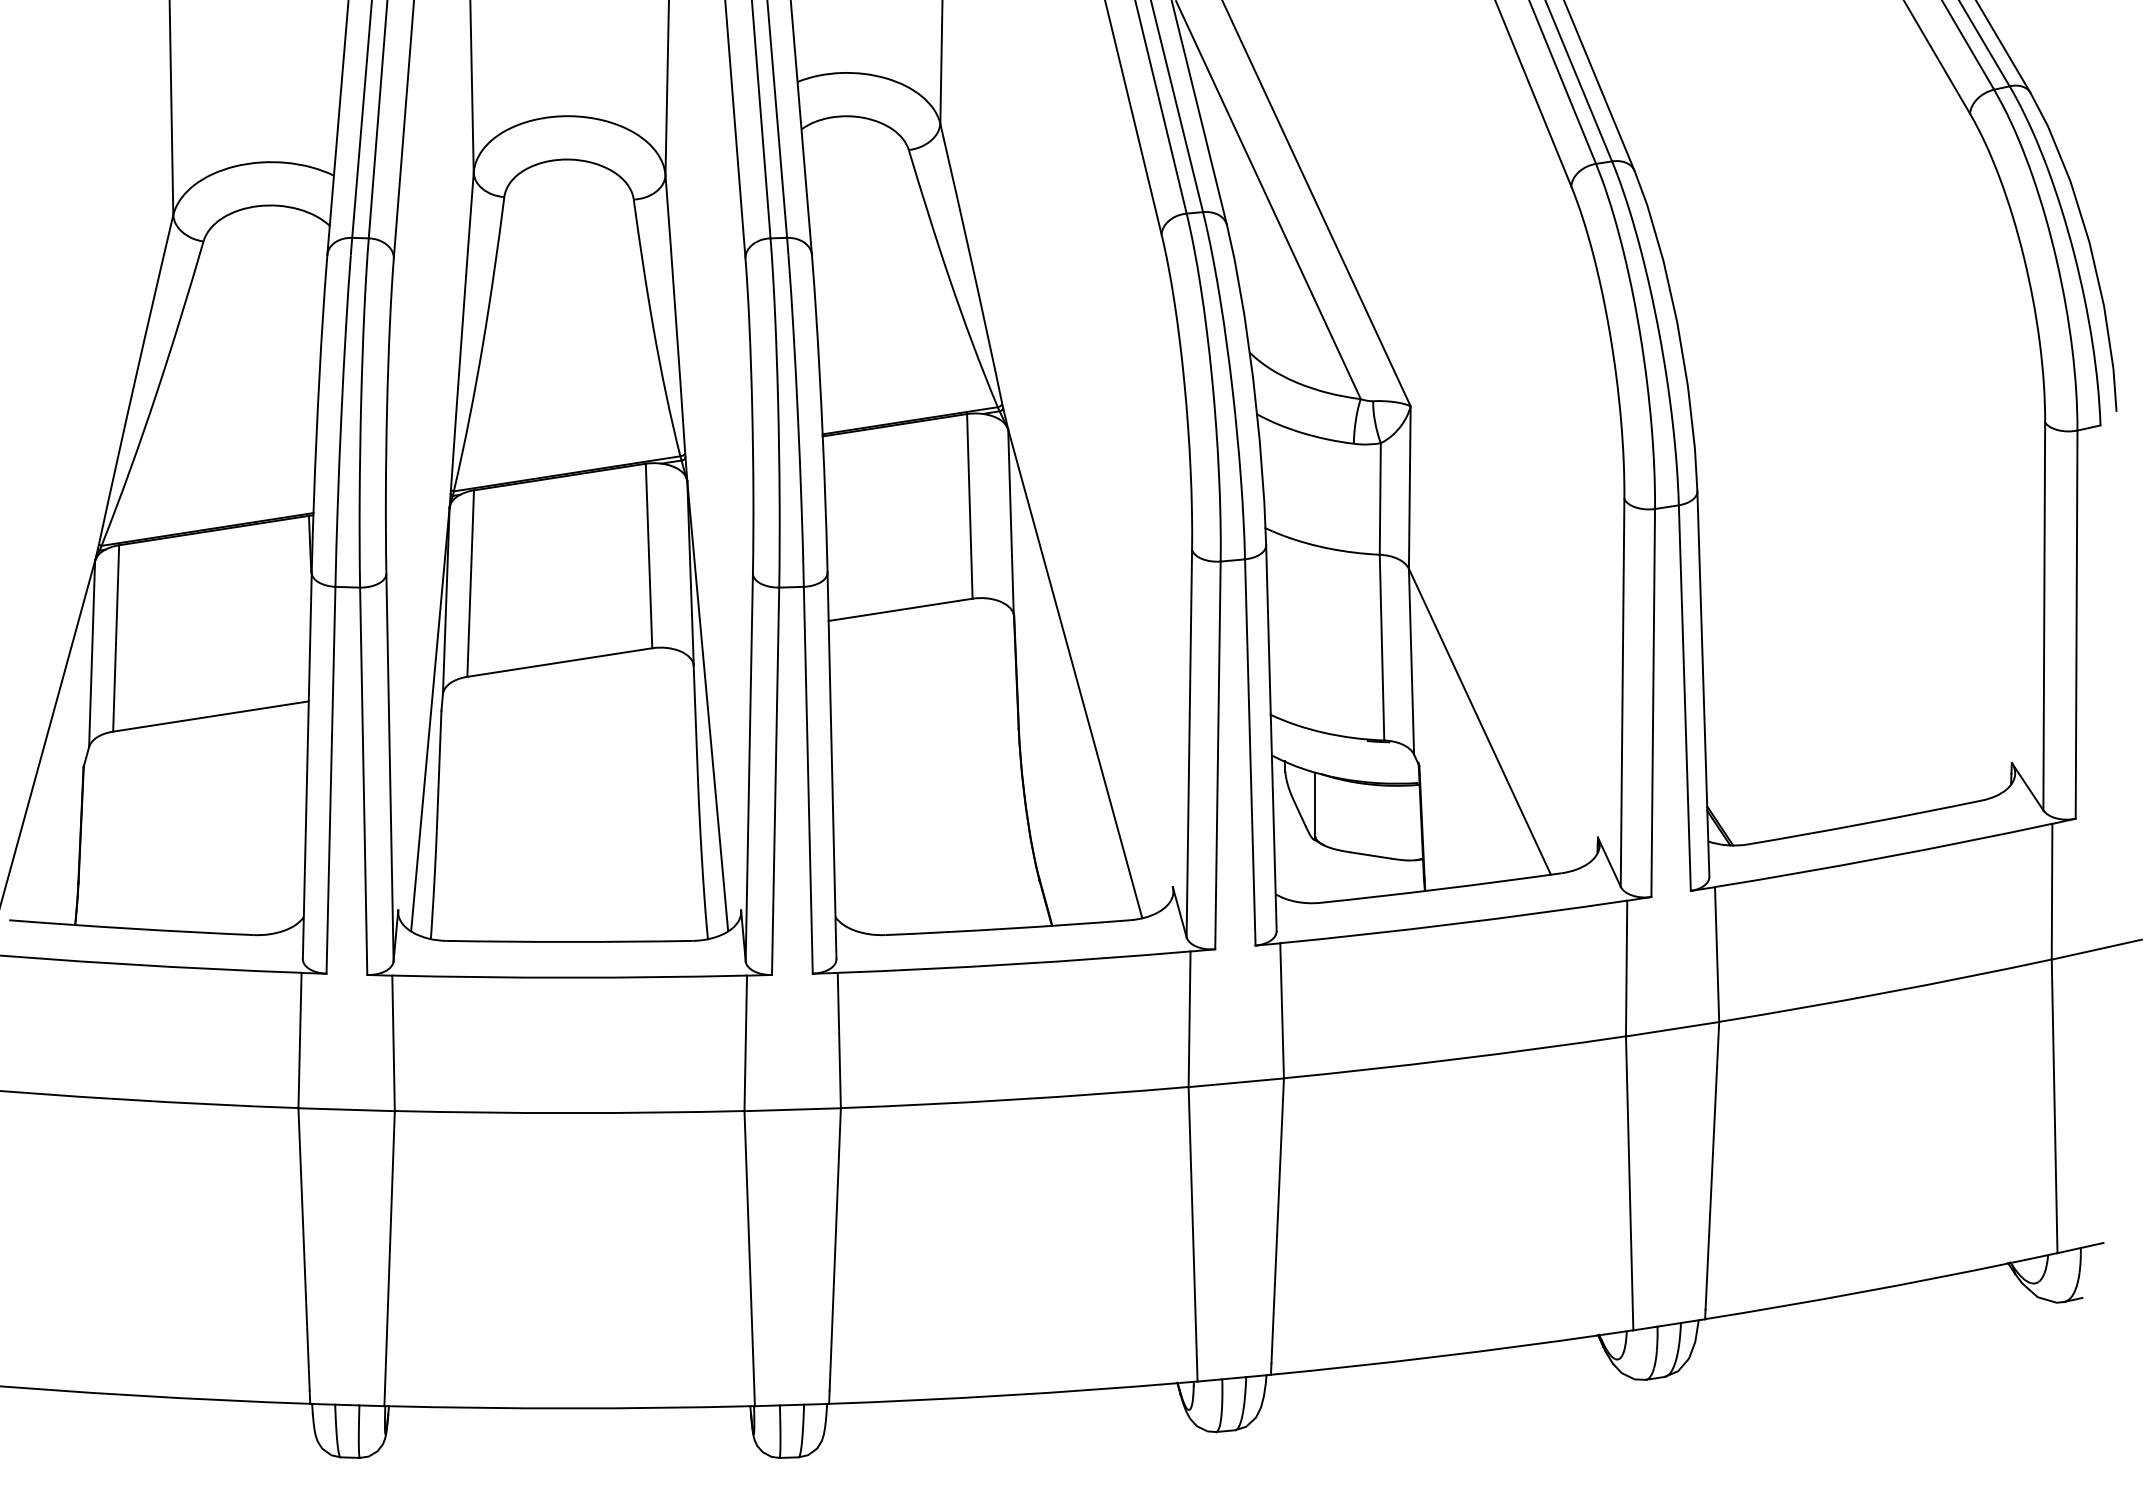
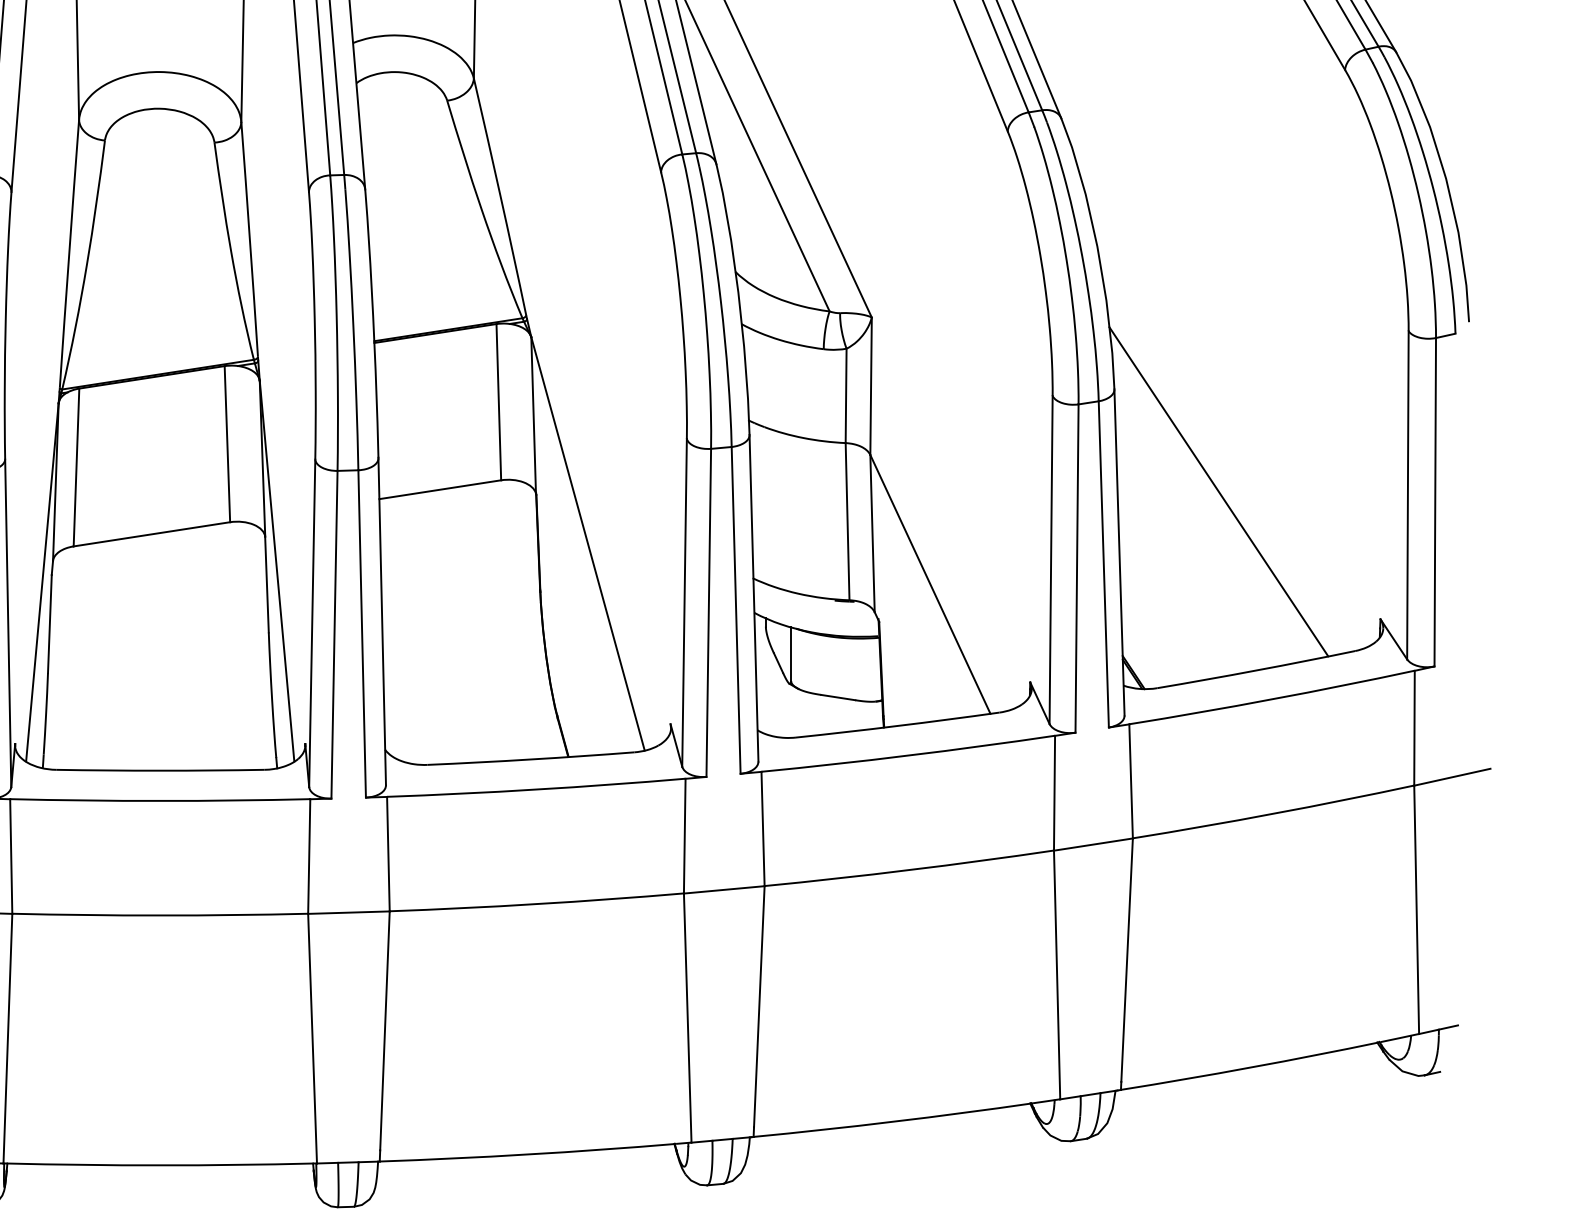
line: (1820, 611) -> (1218, 491), added

